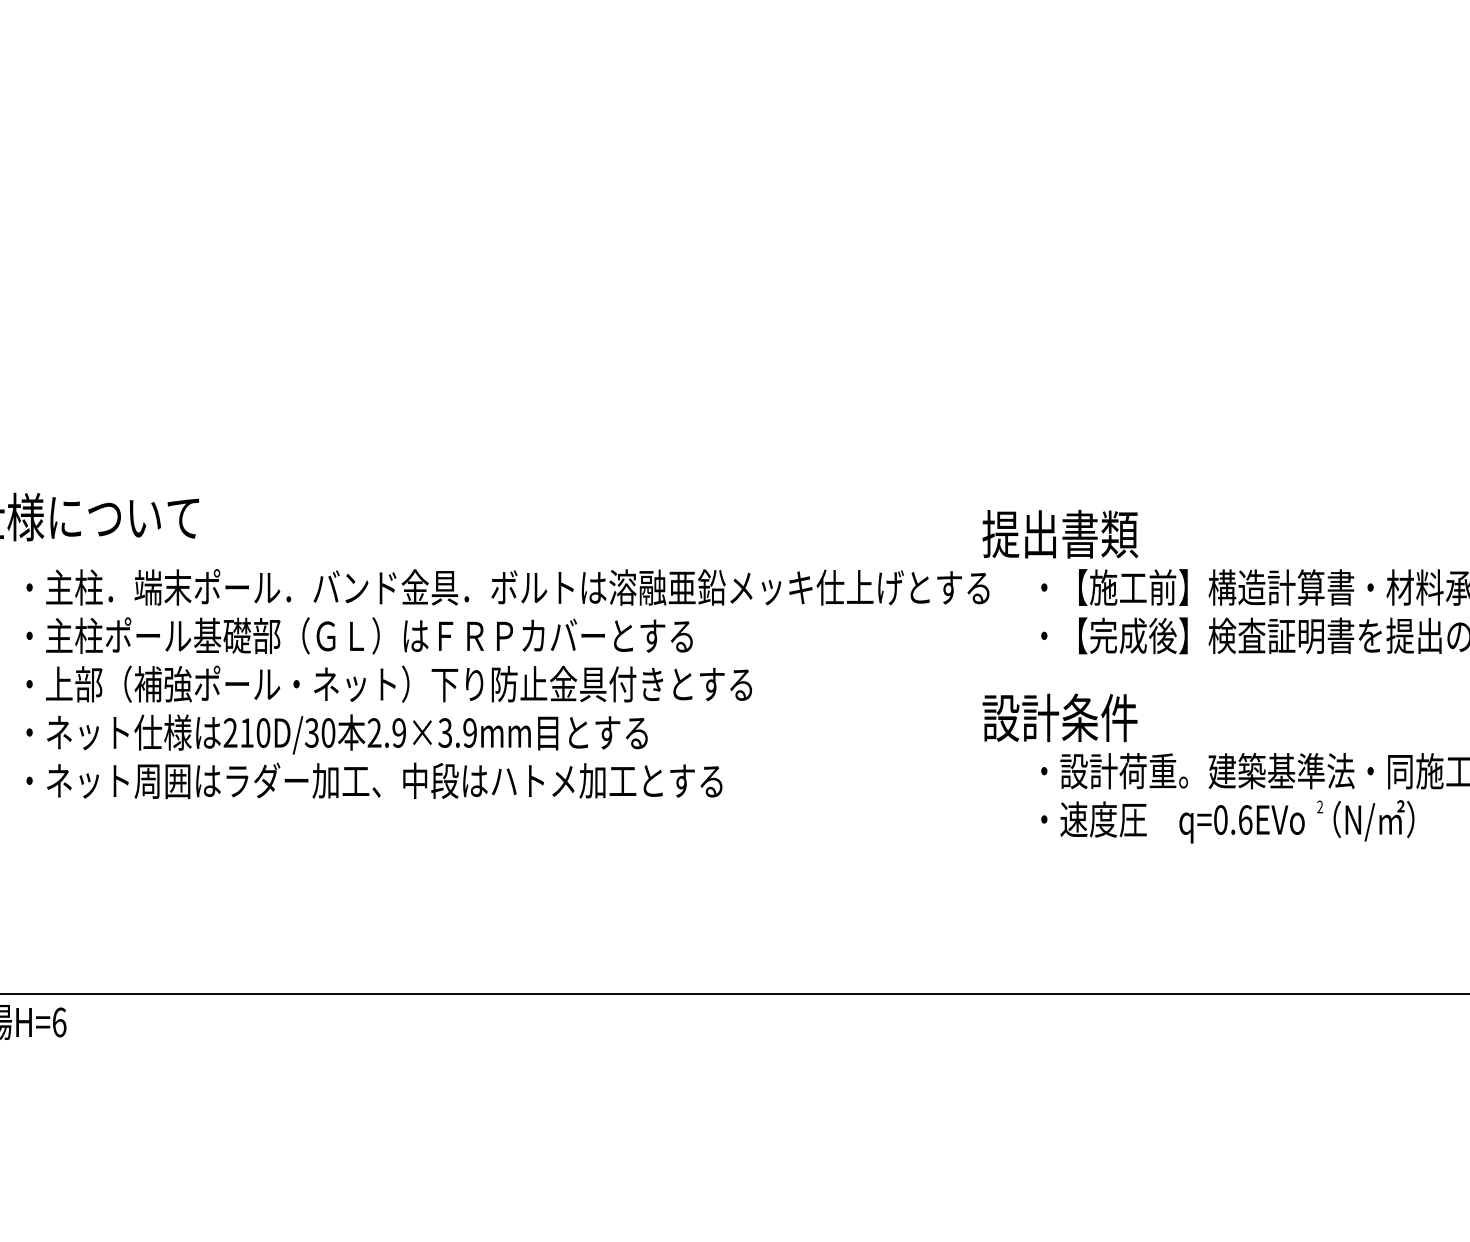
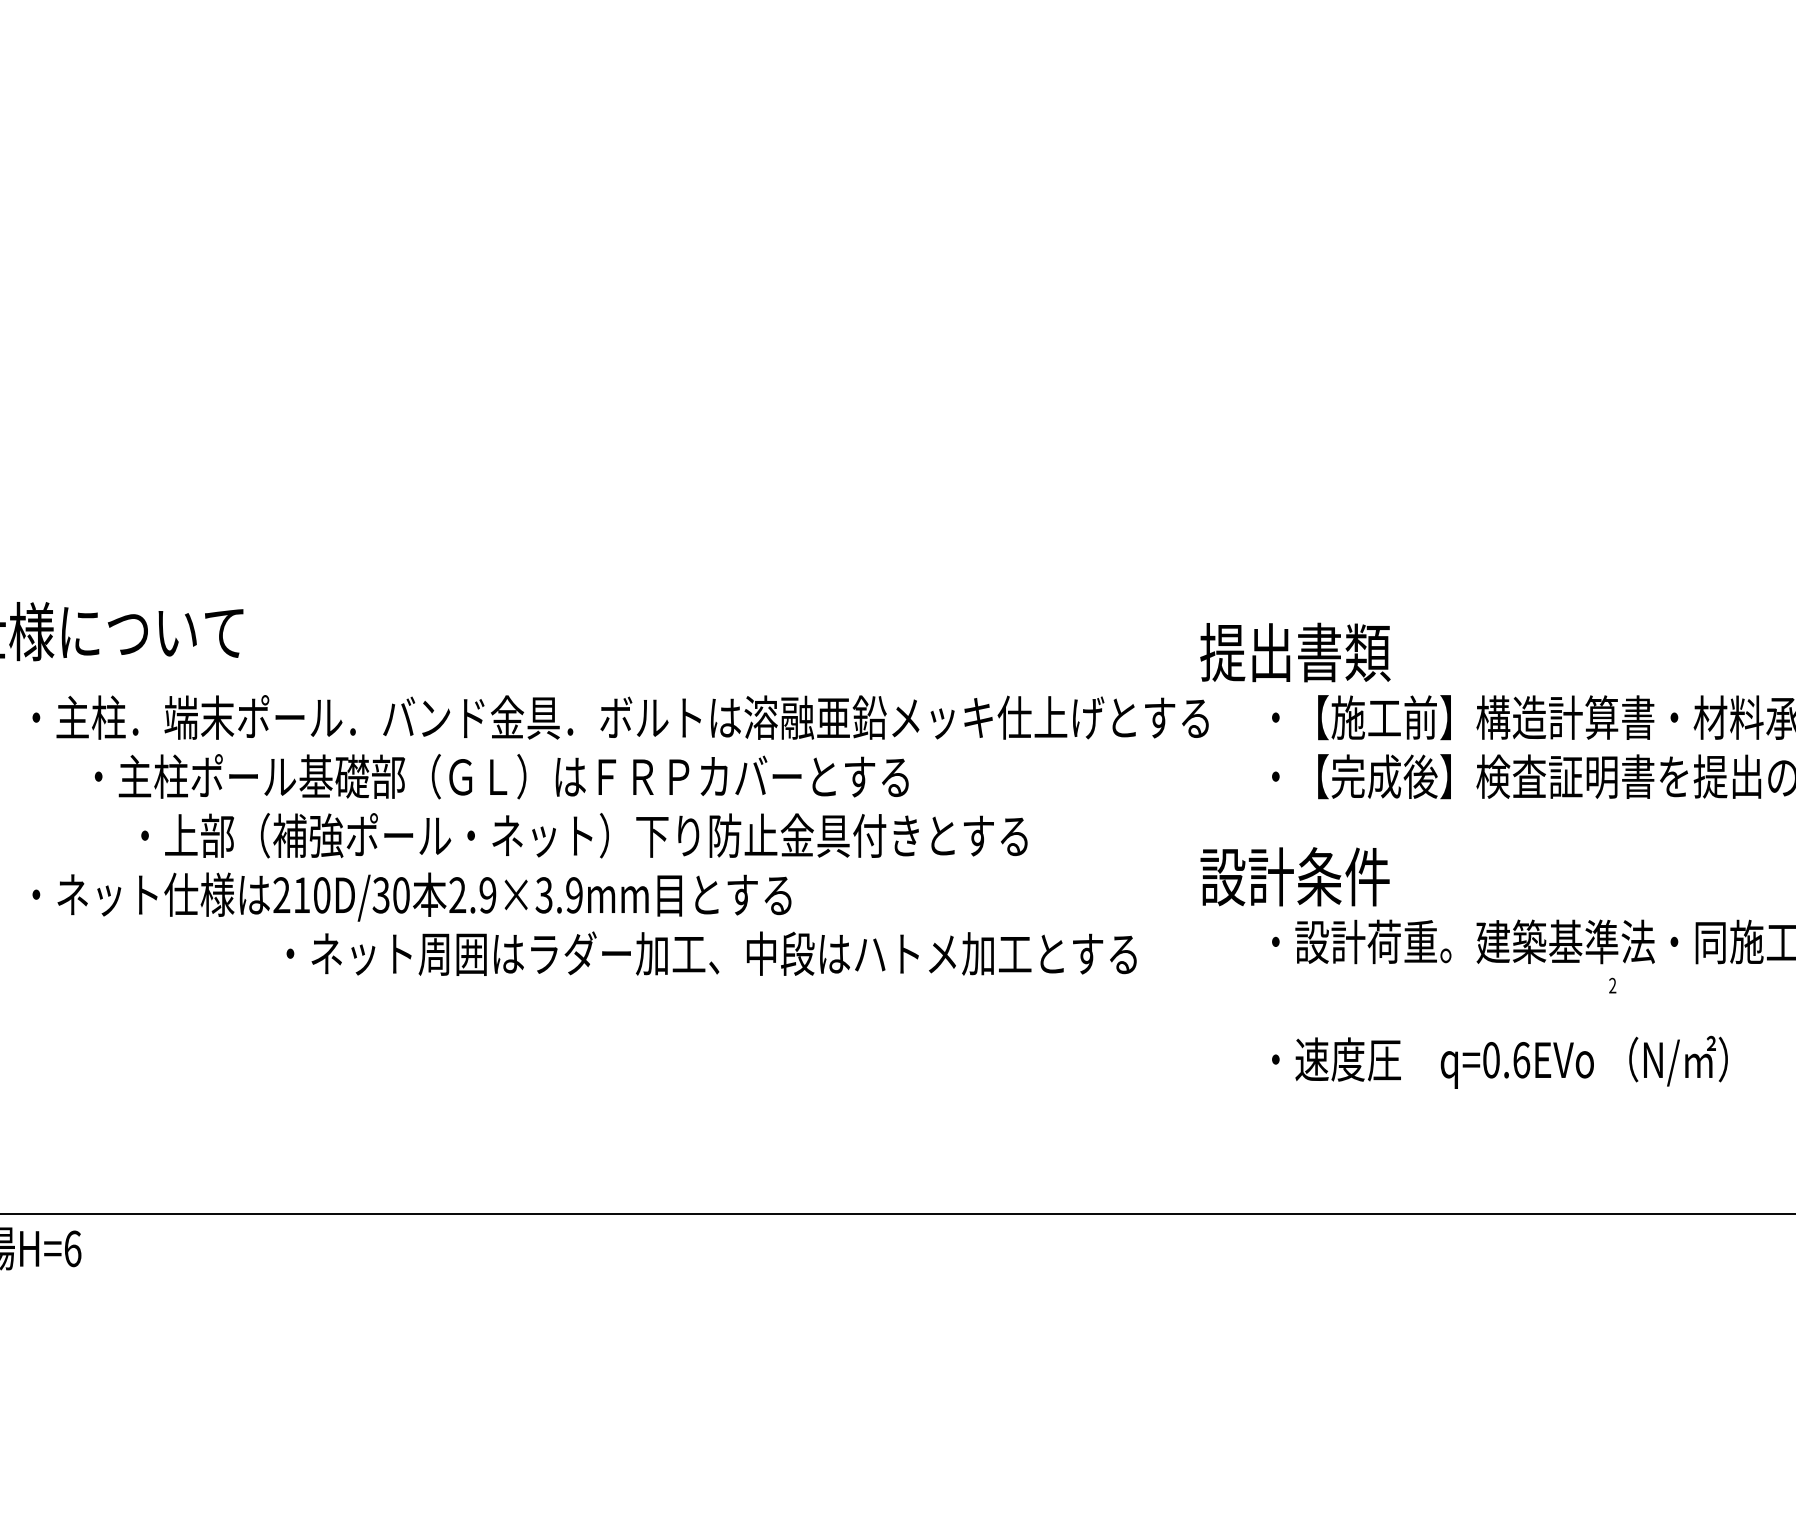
text: (359, 635) -> (501, 776), moved
text: (388, 683) -> (583, 834), moved
text: (374, 780) -> (711, 953), moved
text: (1227, 821) -> (1499, 1062), moved

